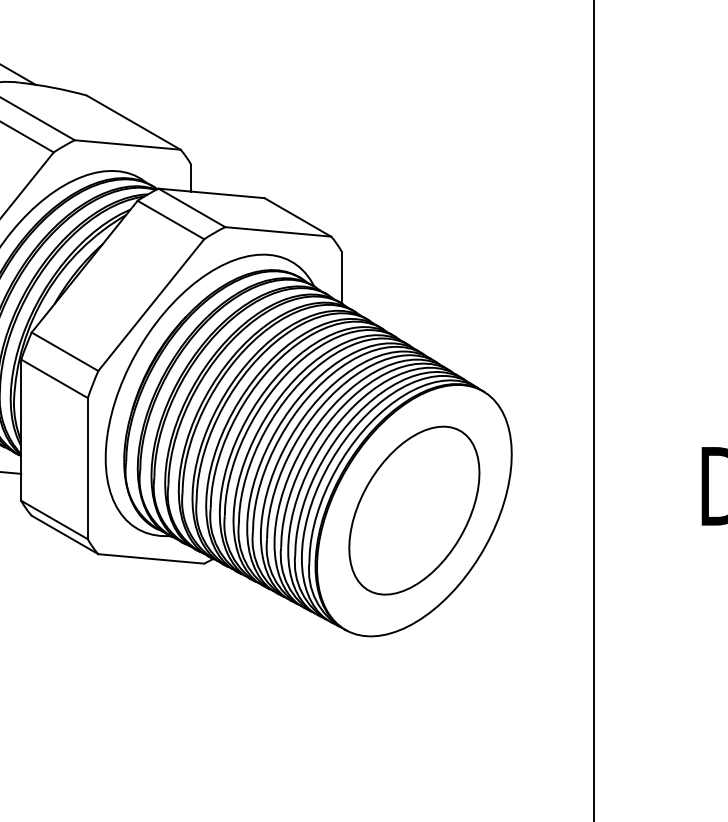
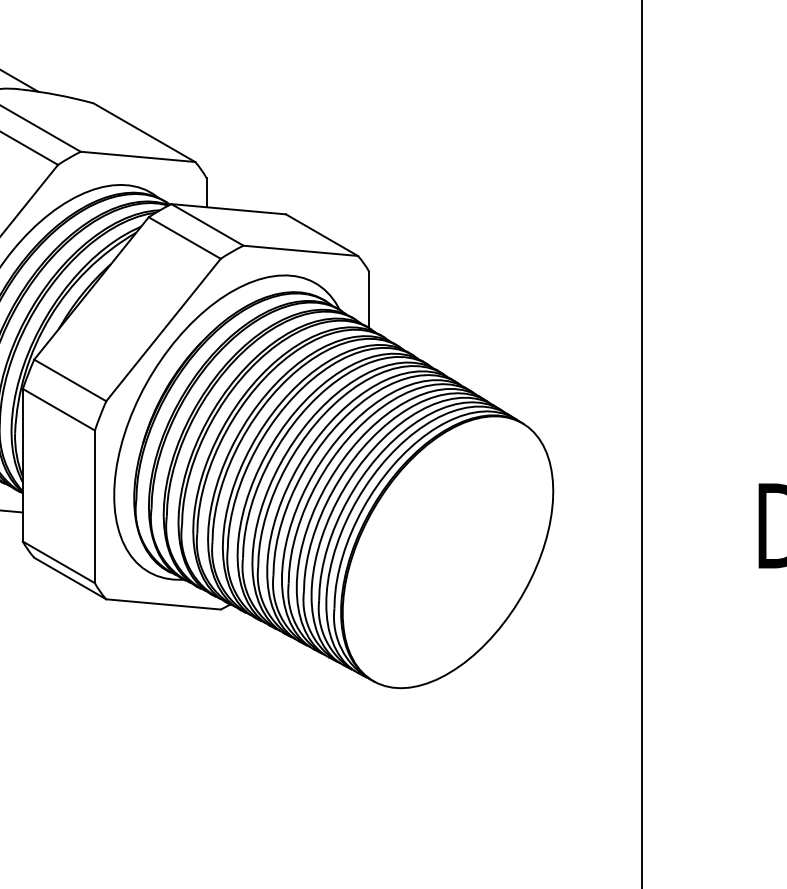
part: (413, 509) -> (447, 551), removed

